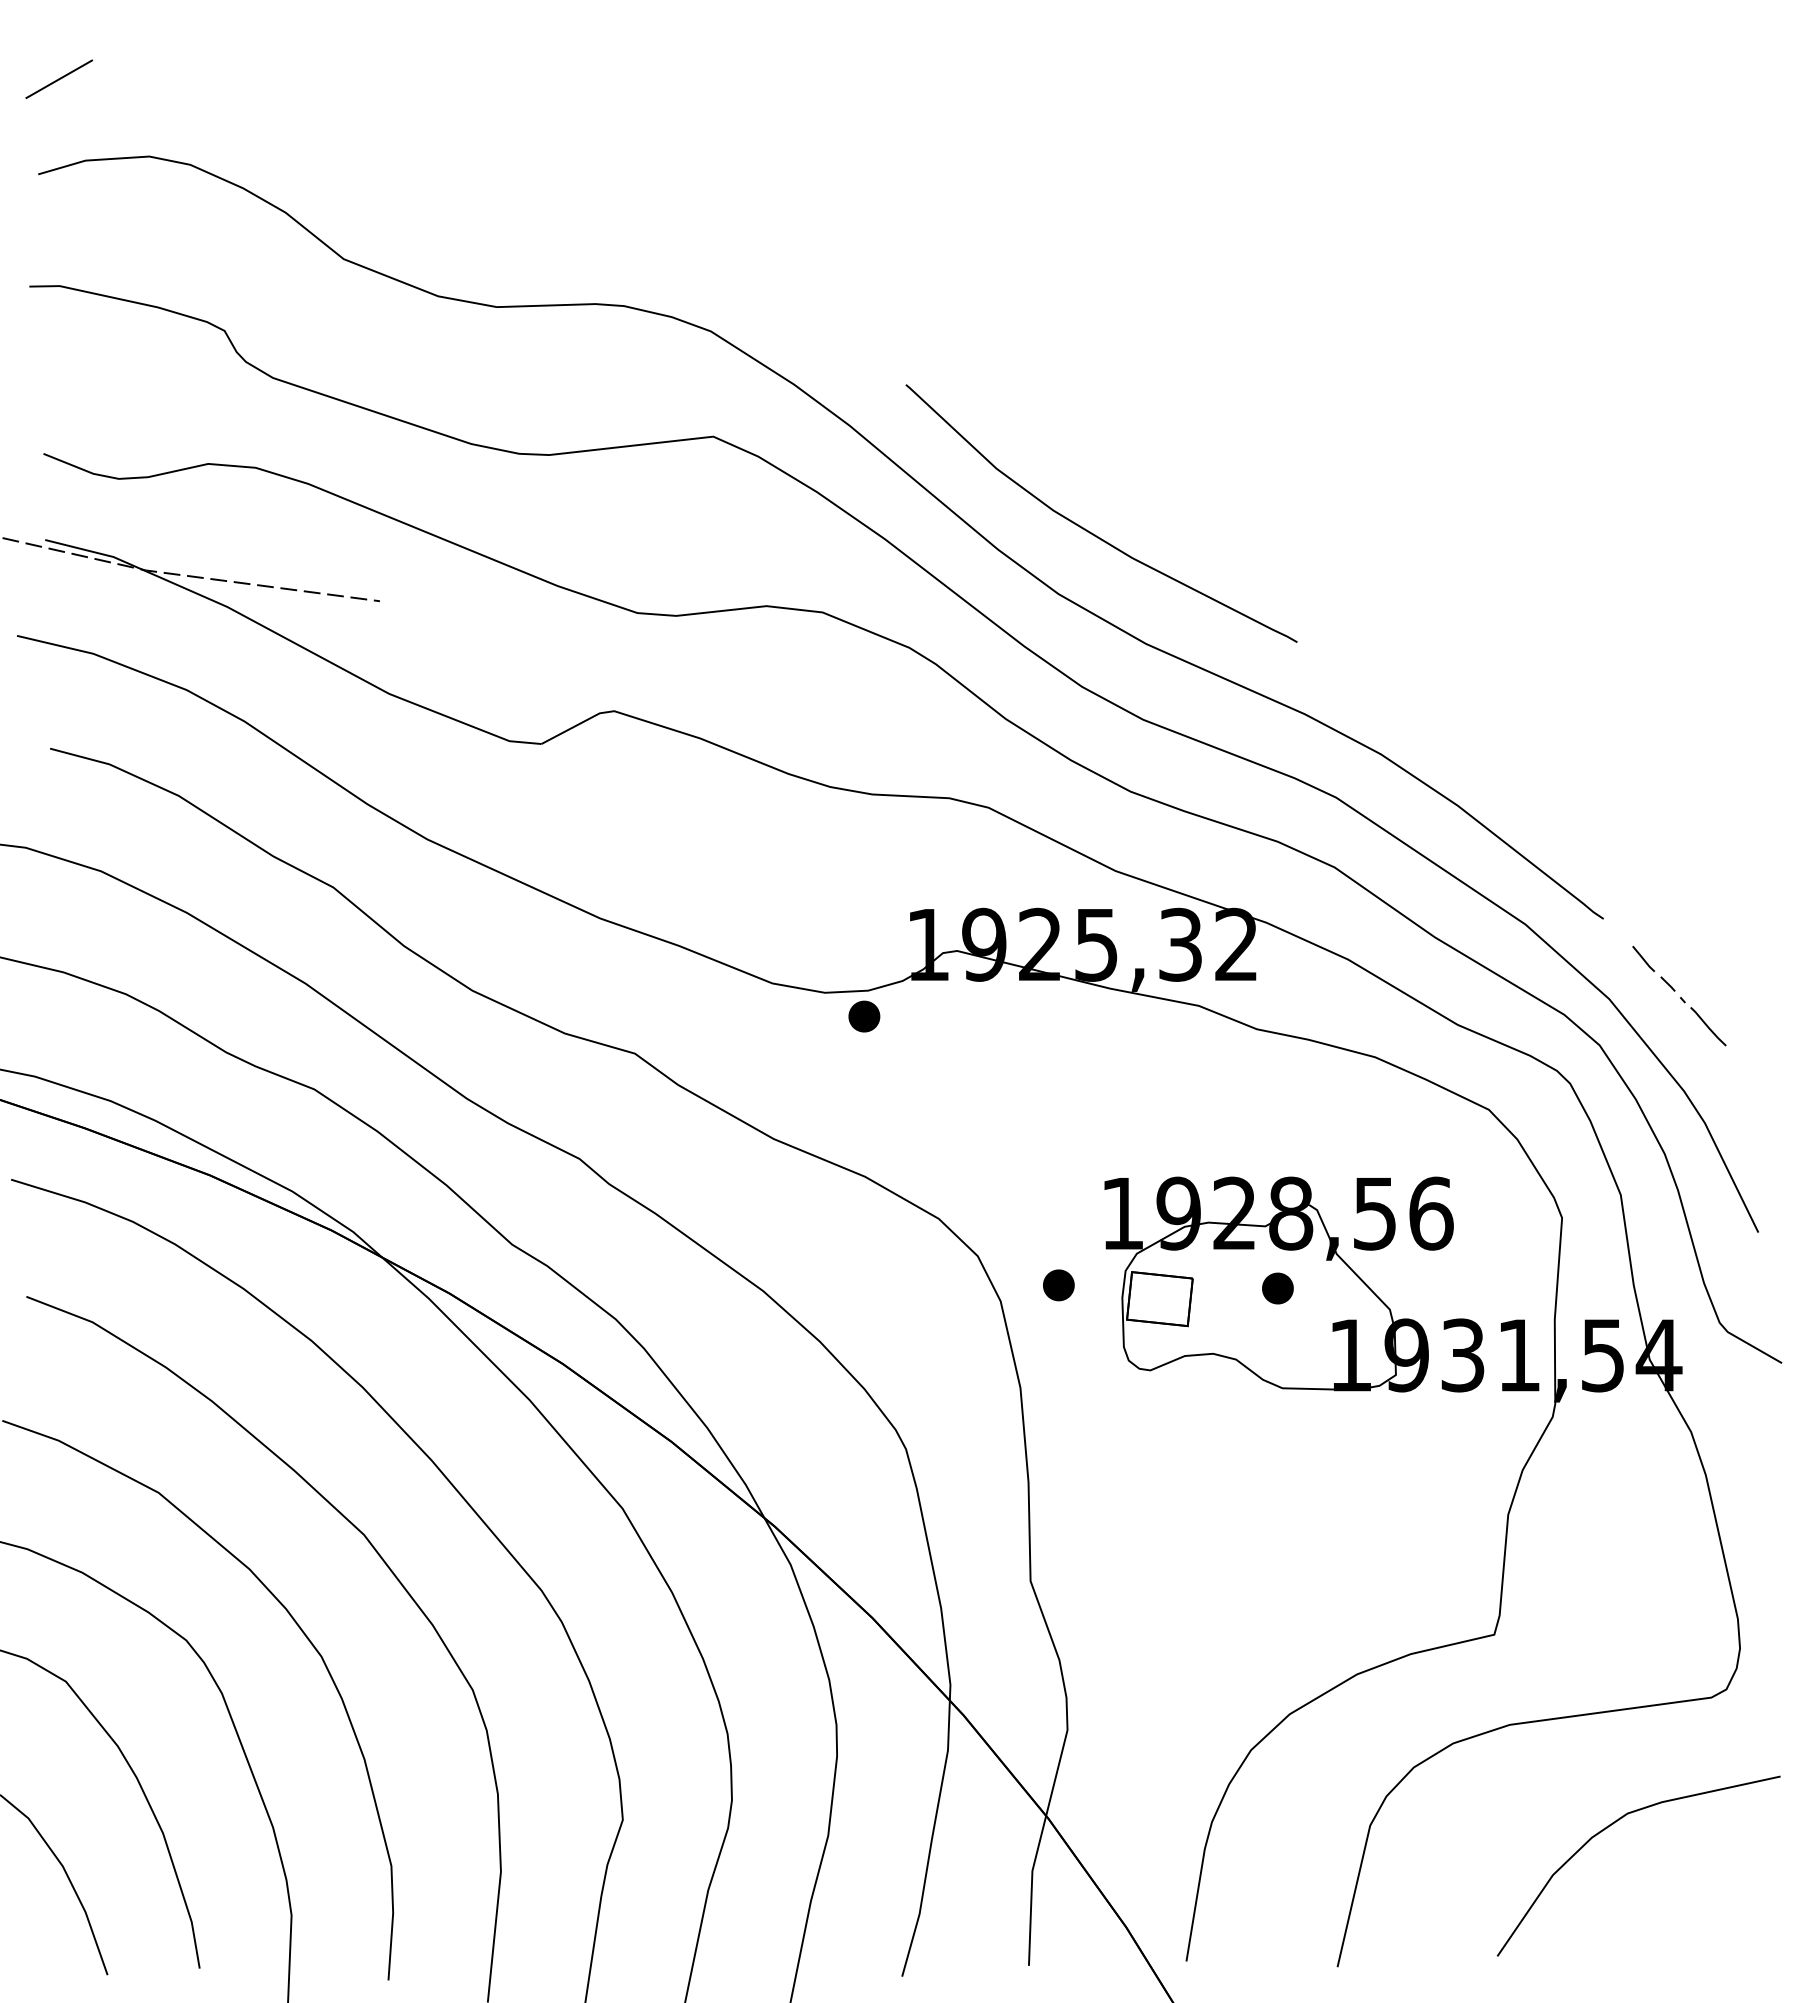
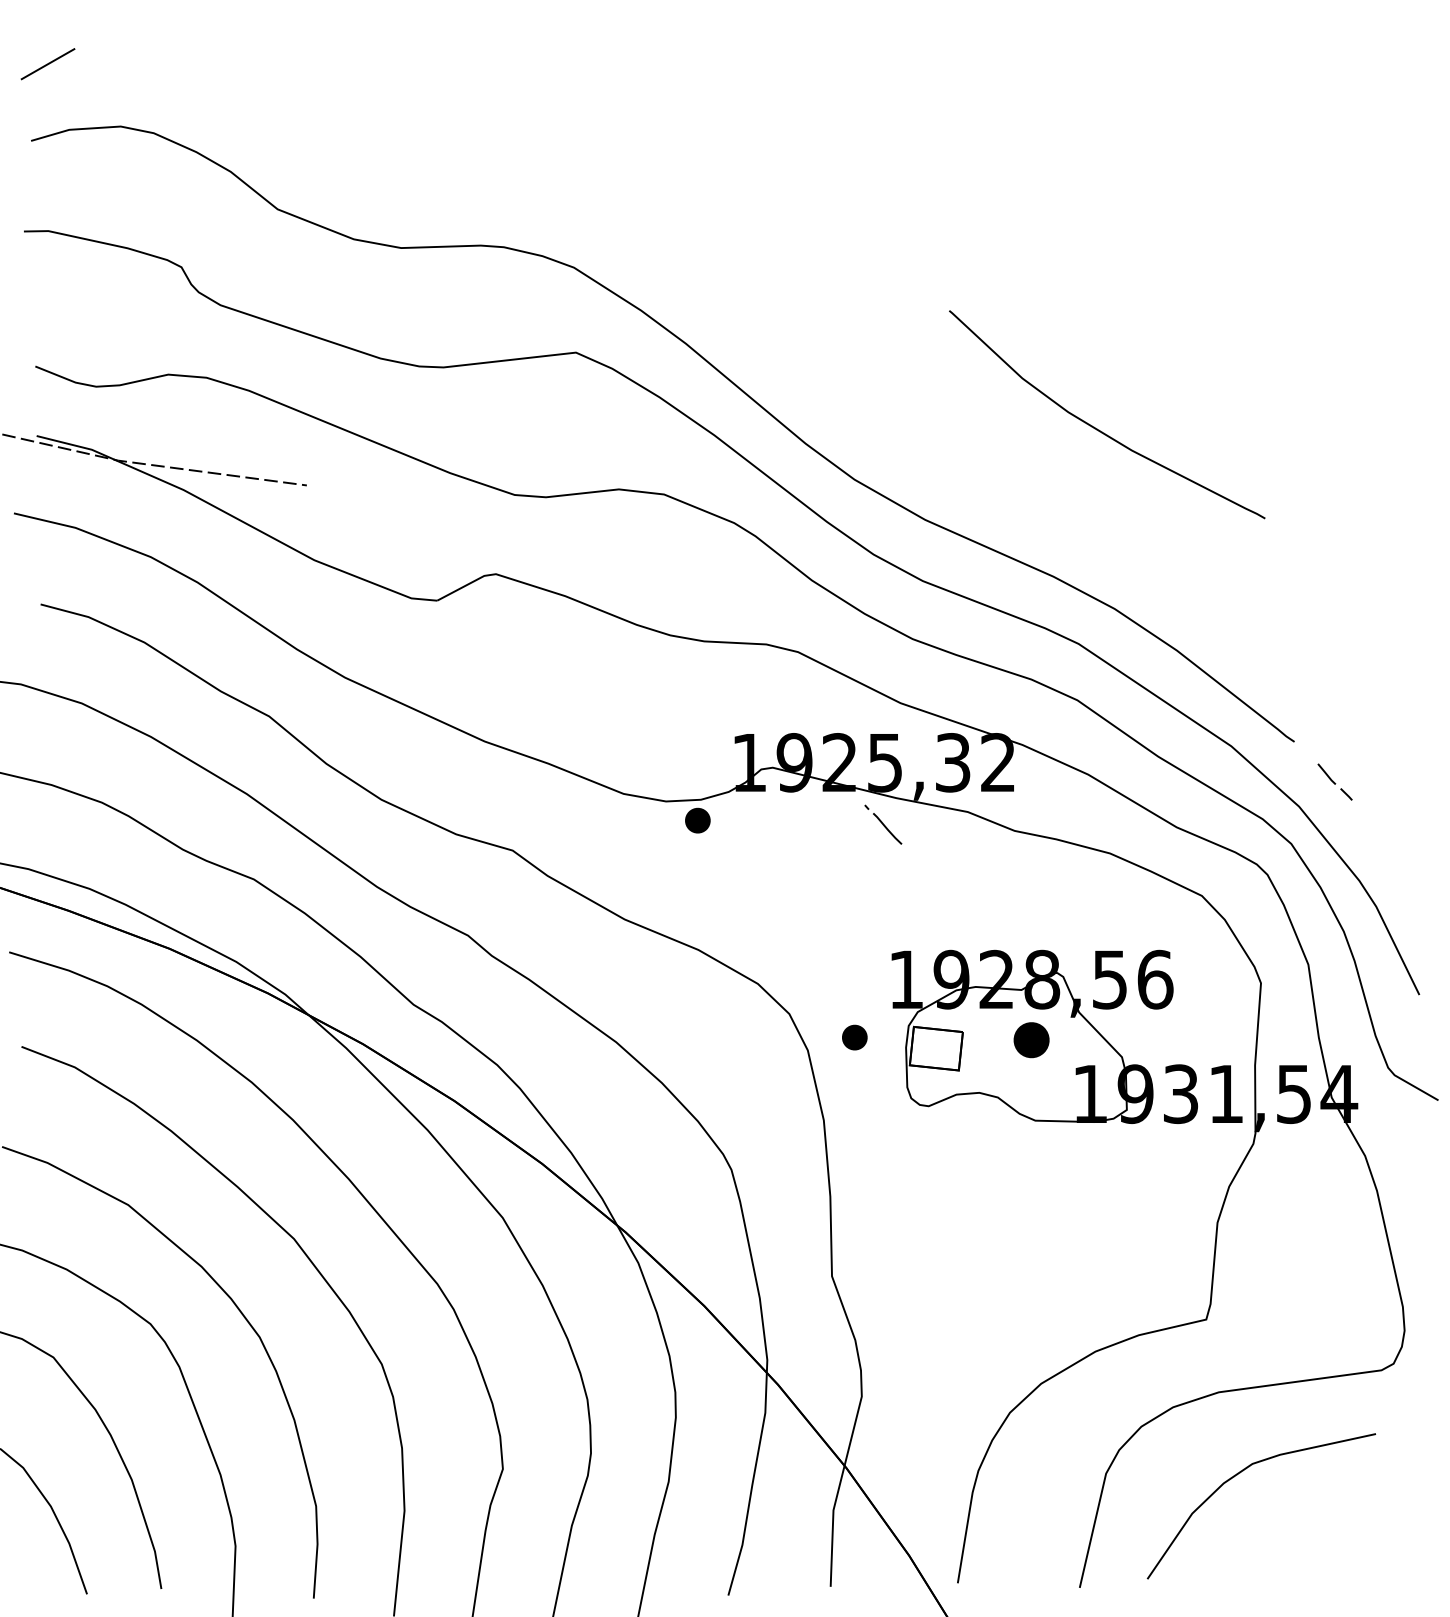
curve: (1090, 531) -> (1098, 429), moved
part: (1703, 1021) -> (883, 824), moved
part: (1277, 1288) -> (1031, 1040), size x1.4
curve: (1610, 1826) -> (1238, 1474), moved

